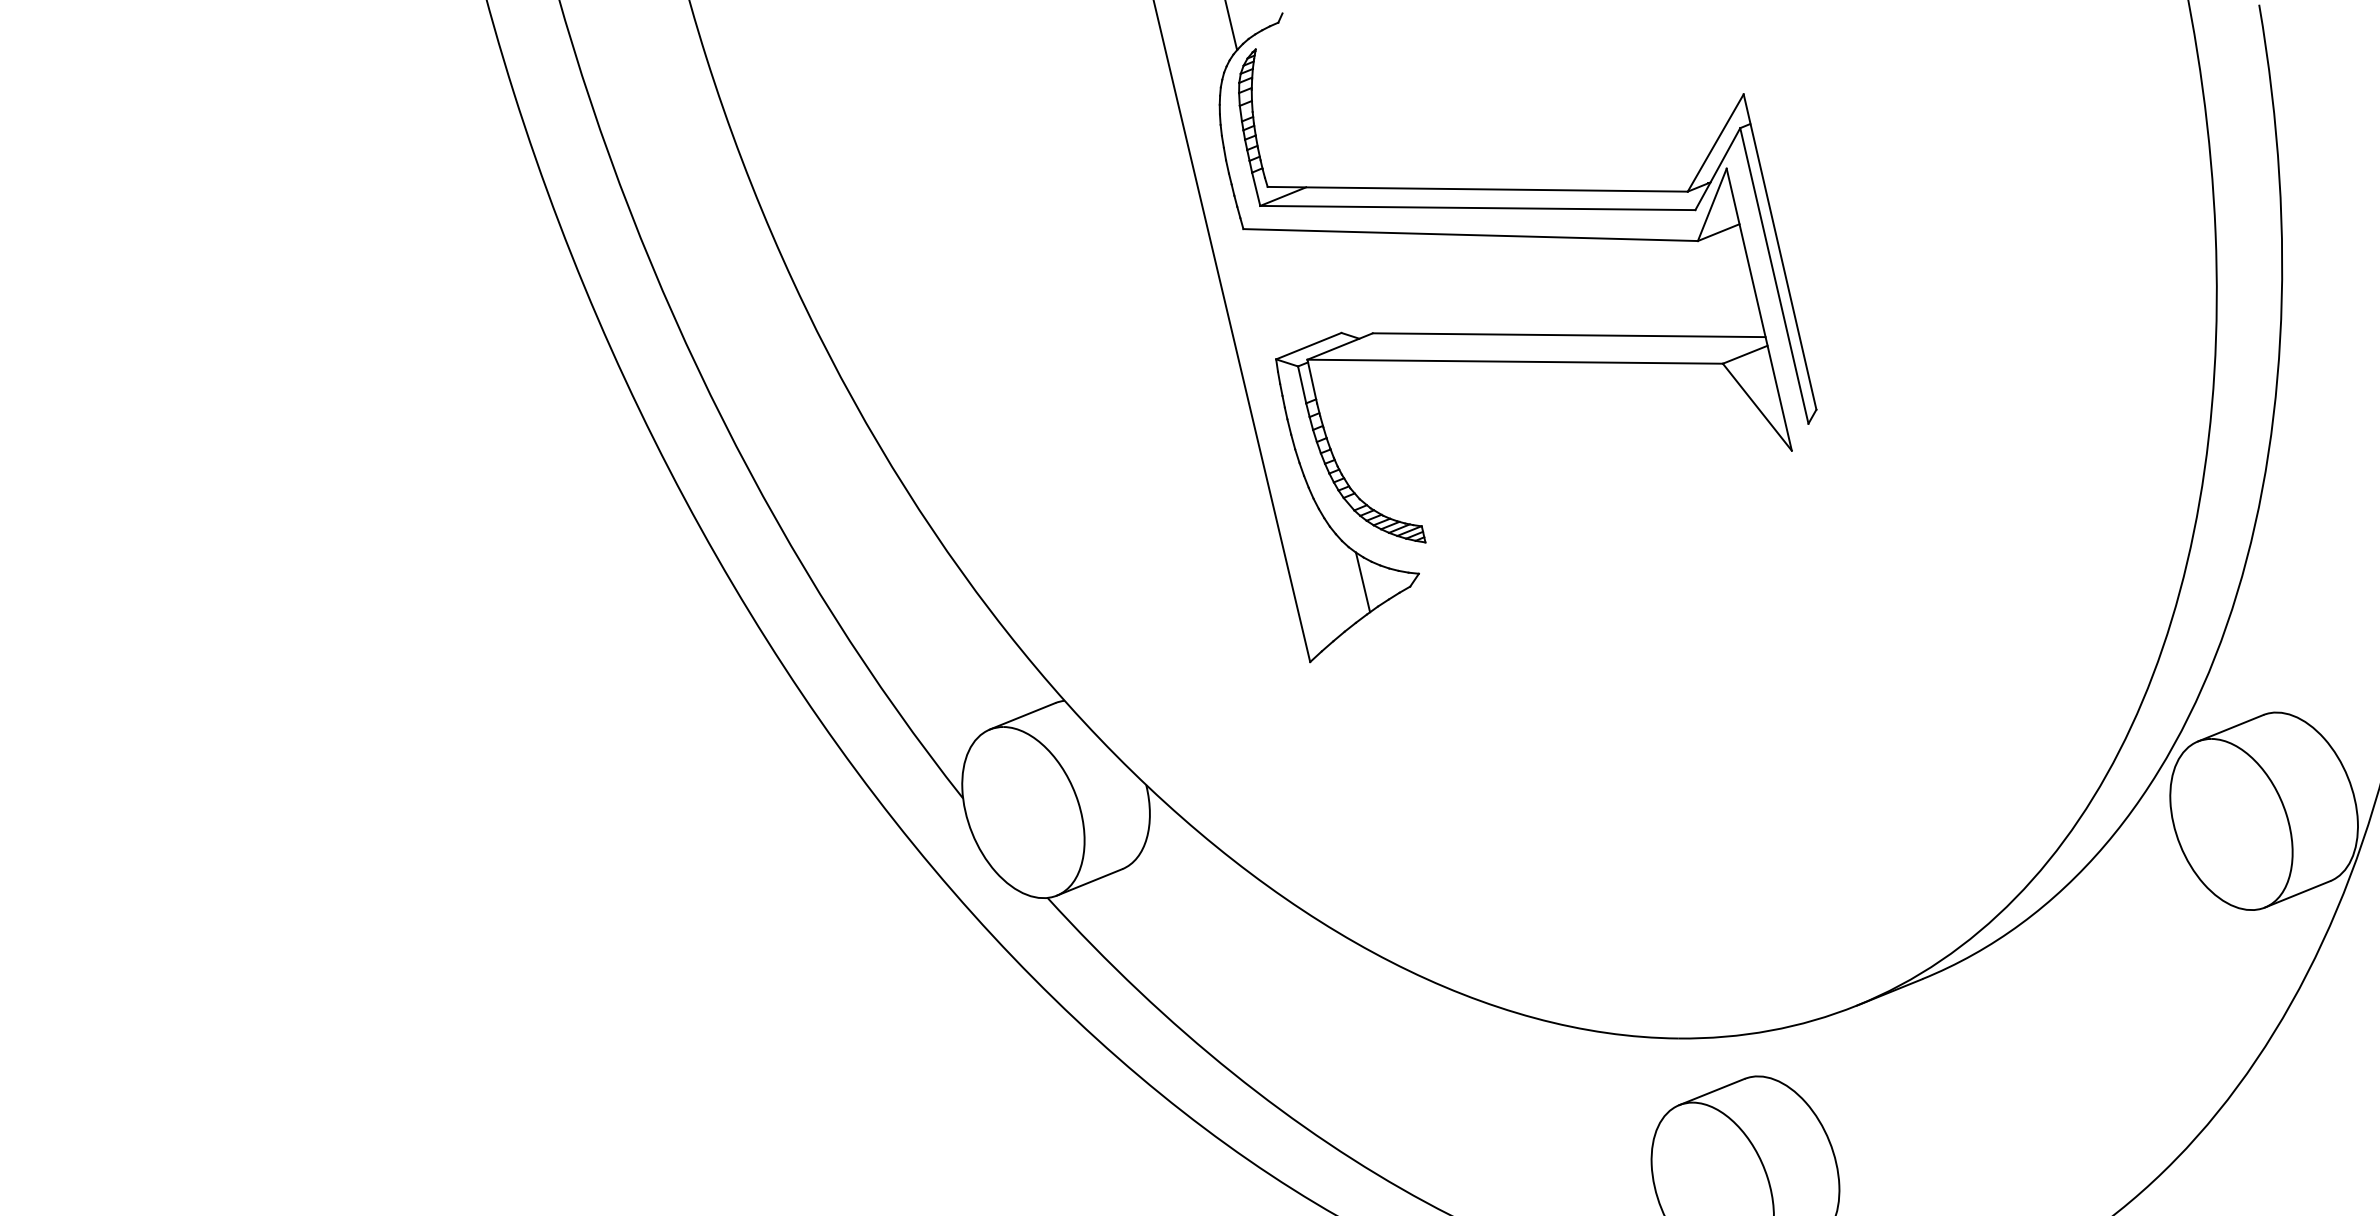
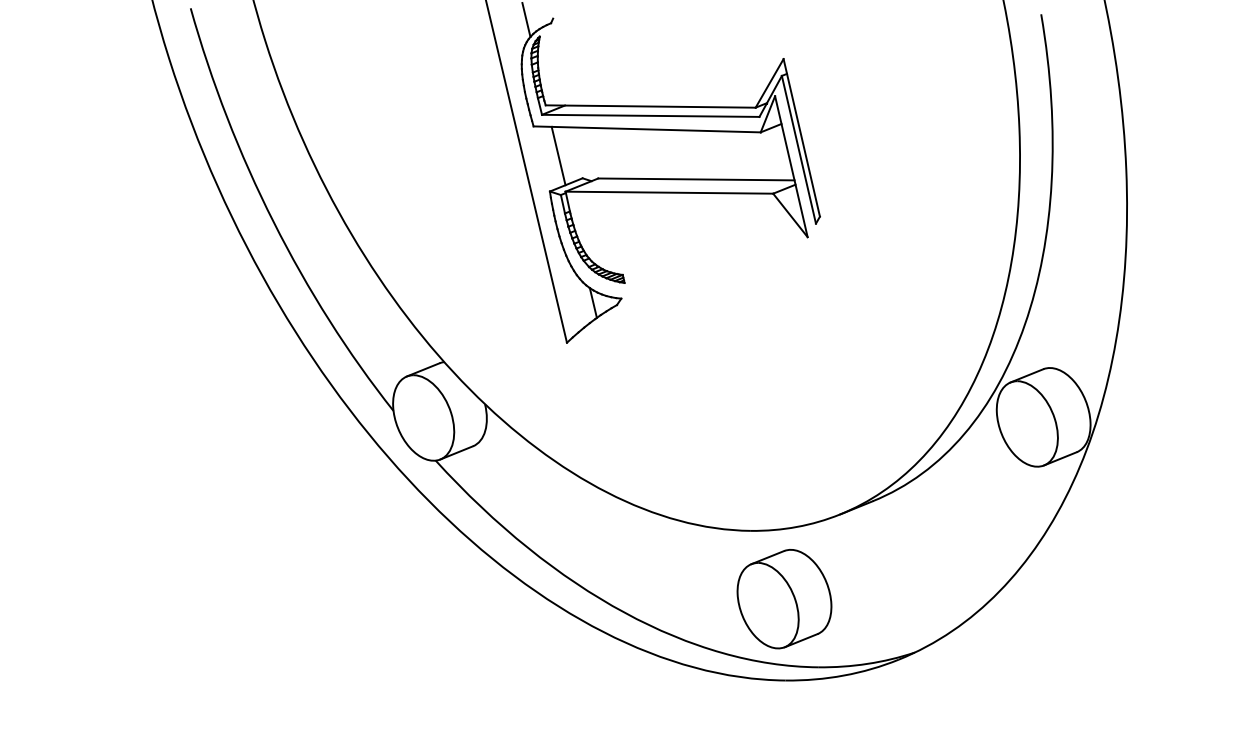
line: (1293, 287) -> (558, 155), added

